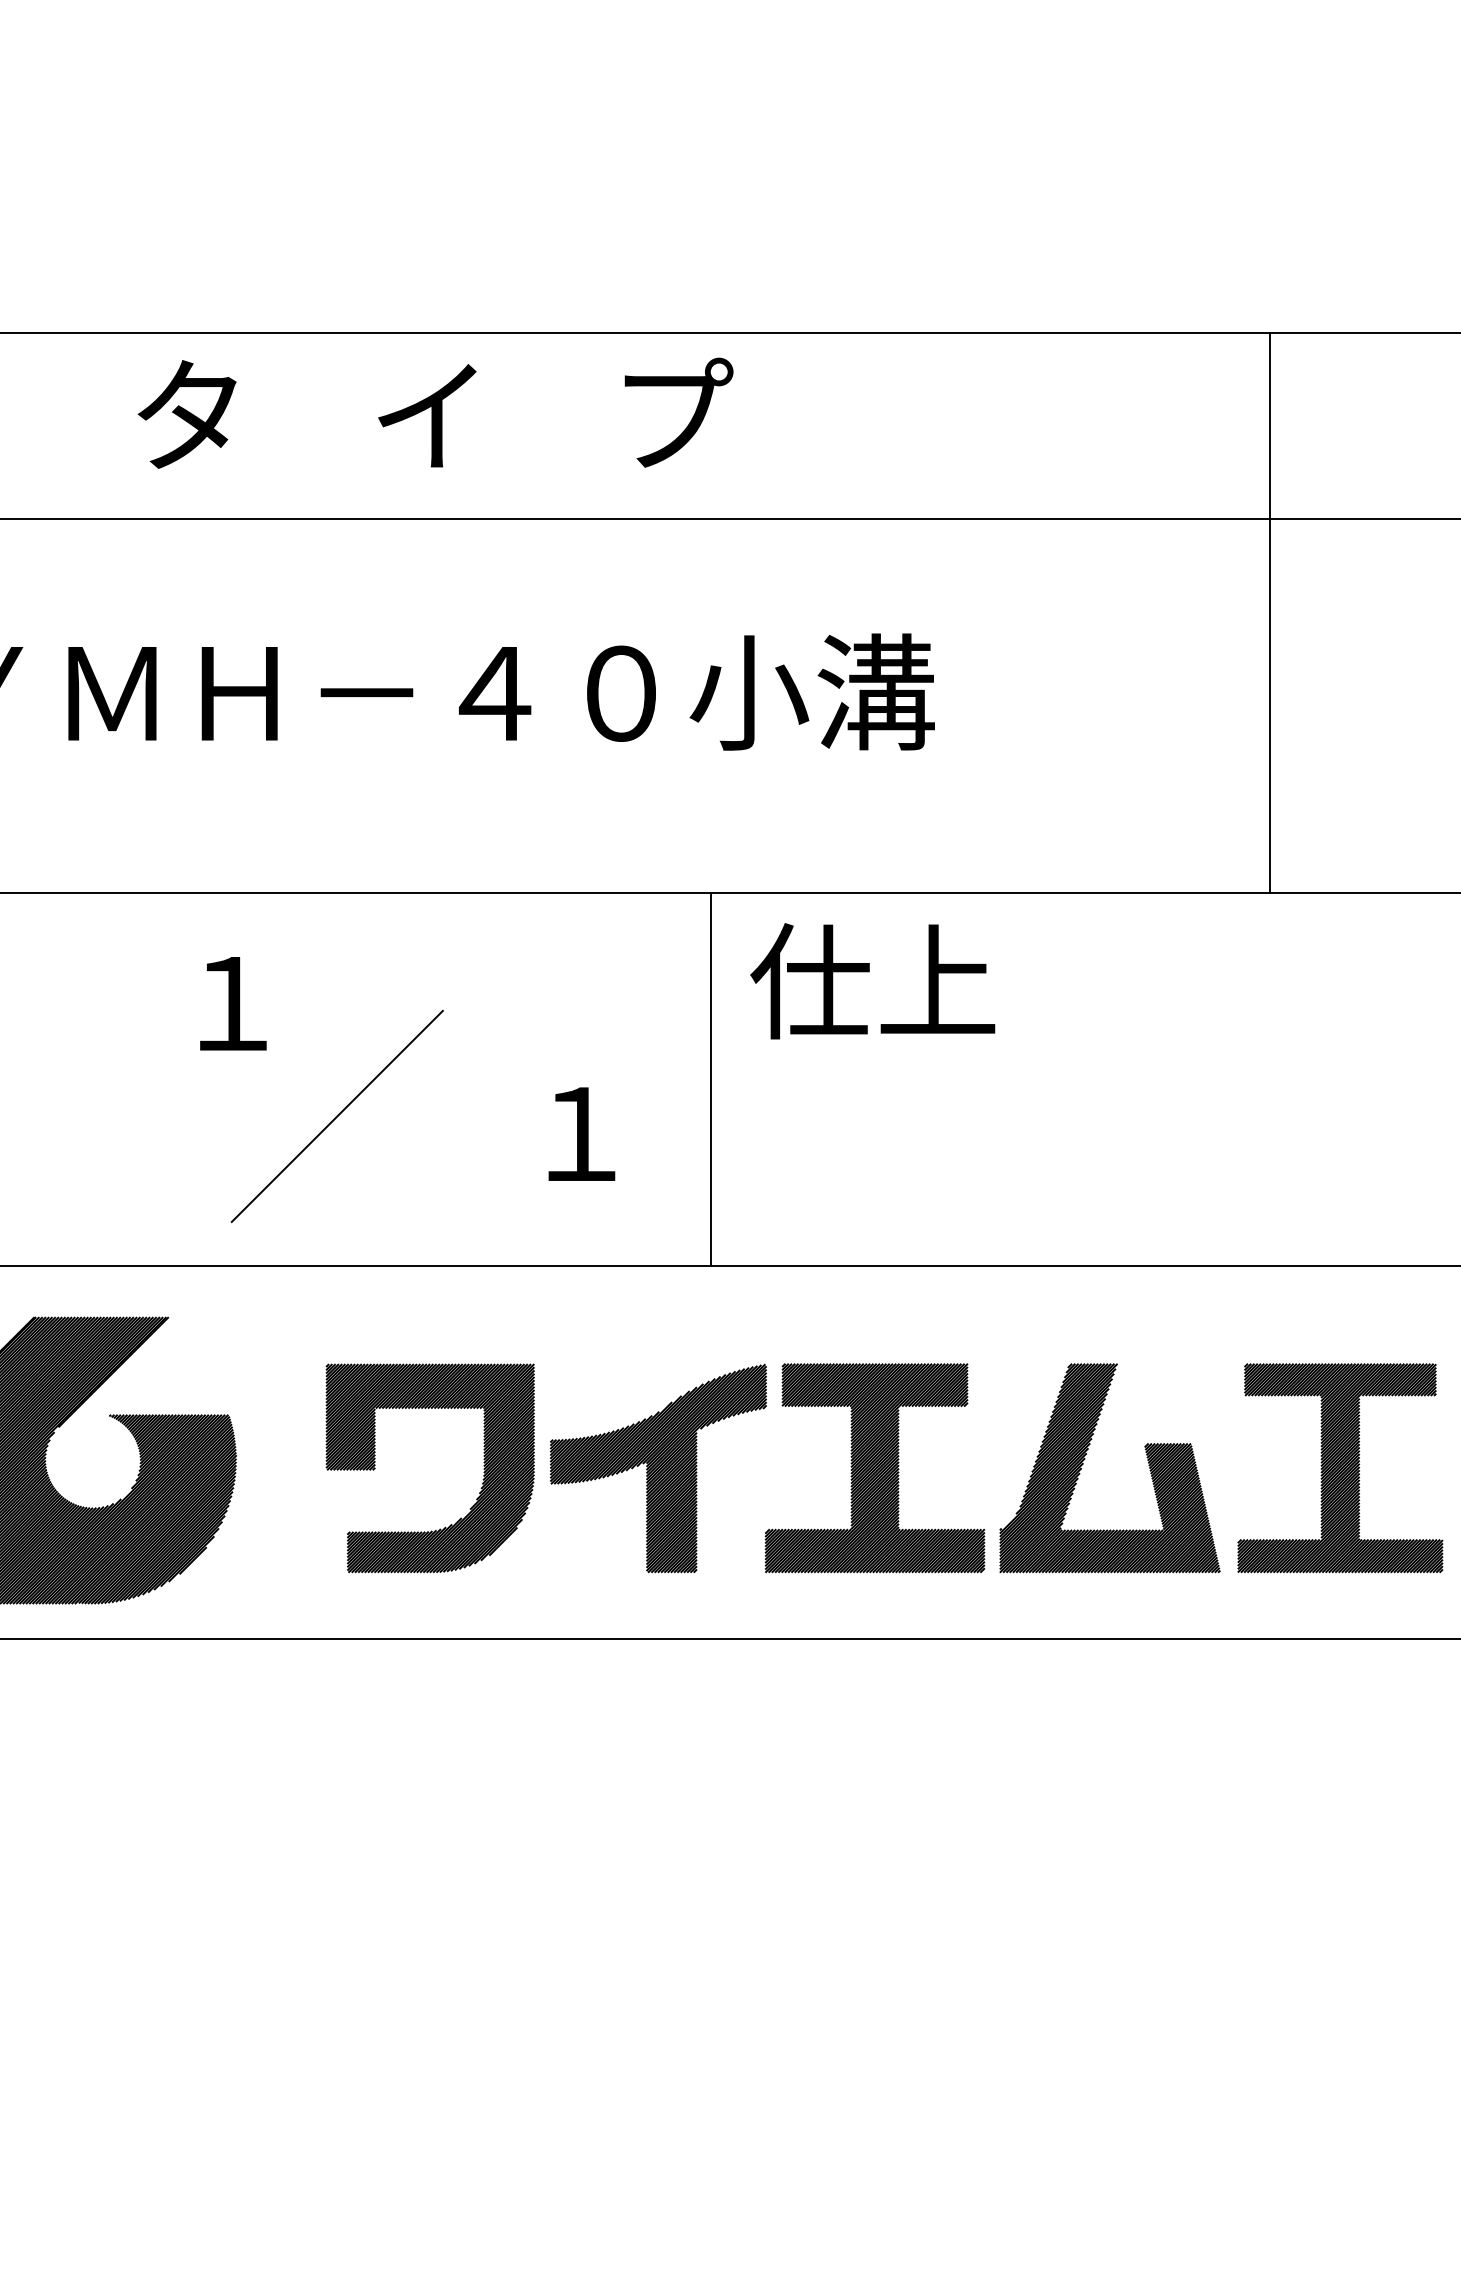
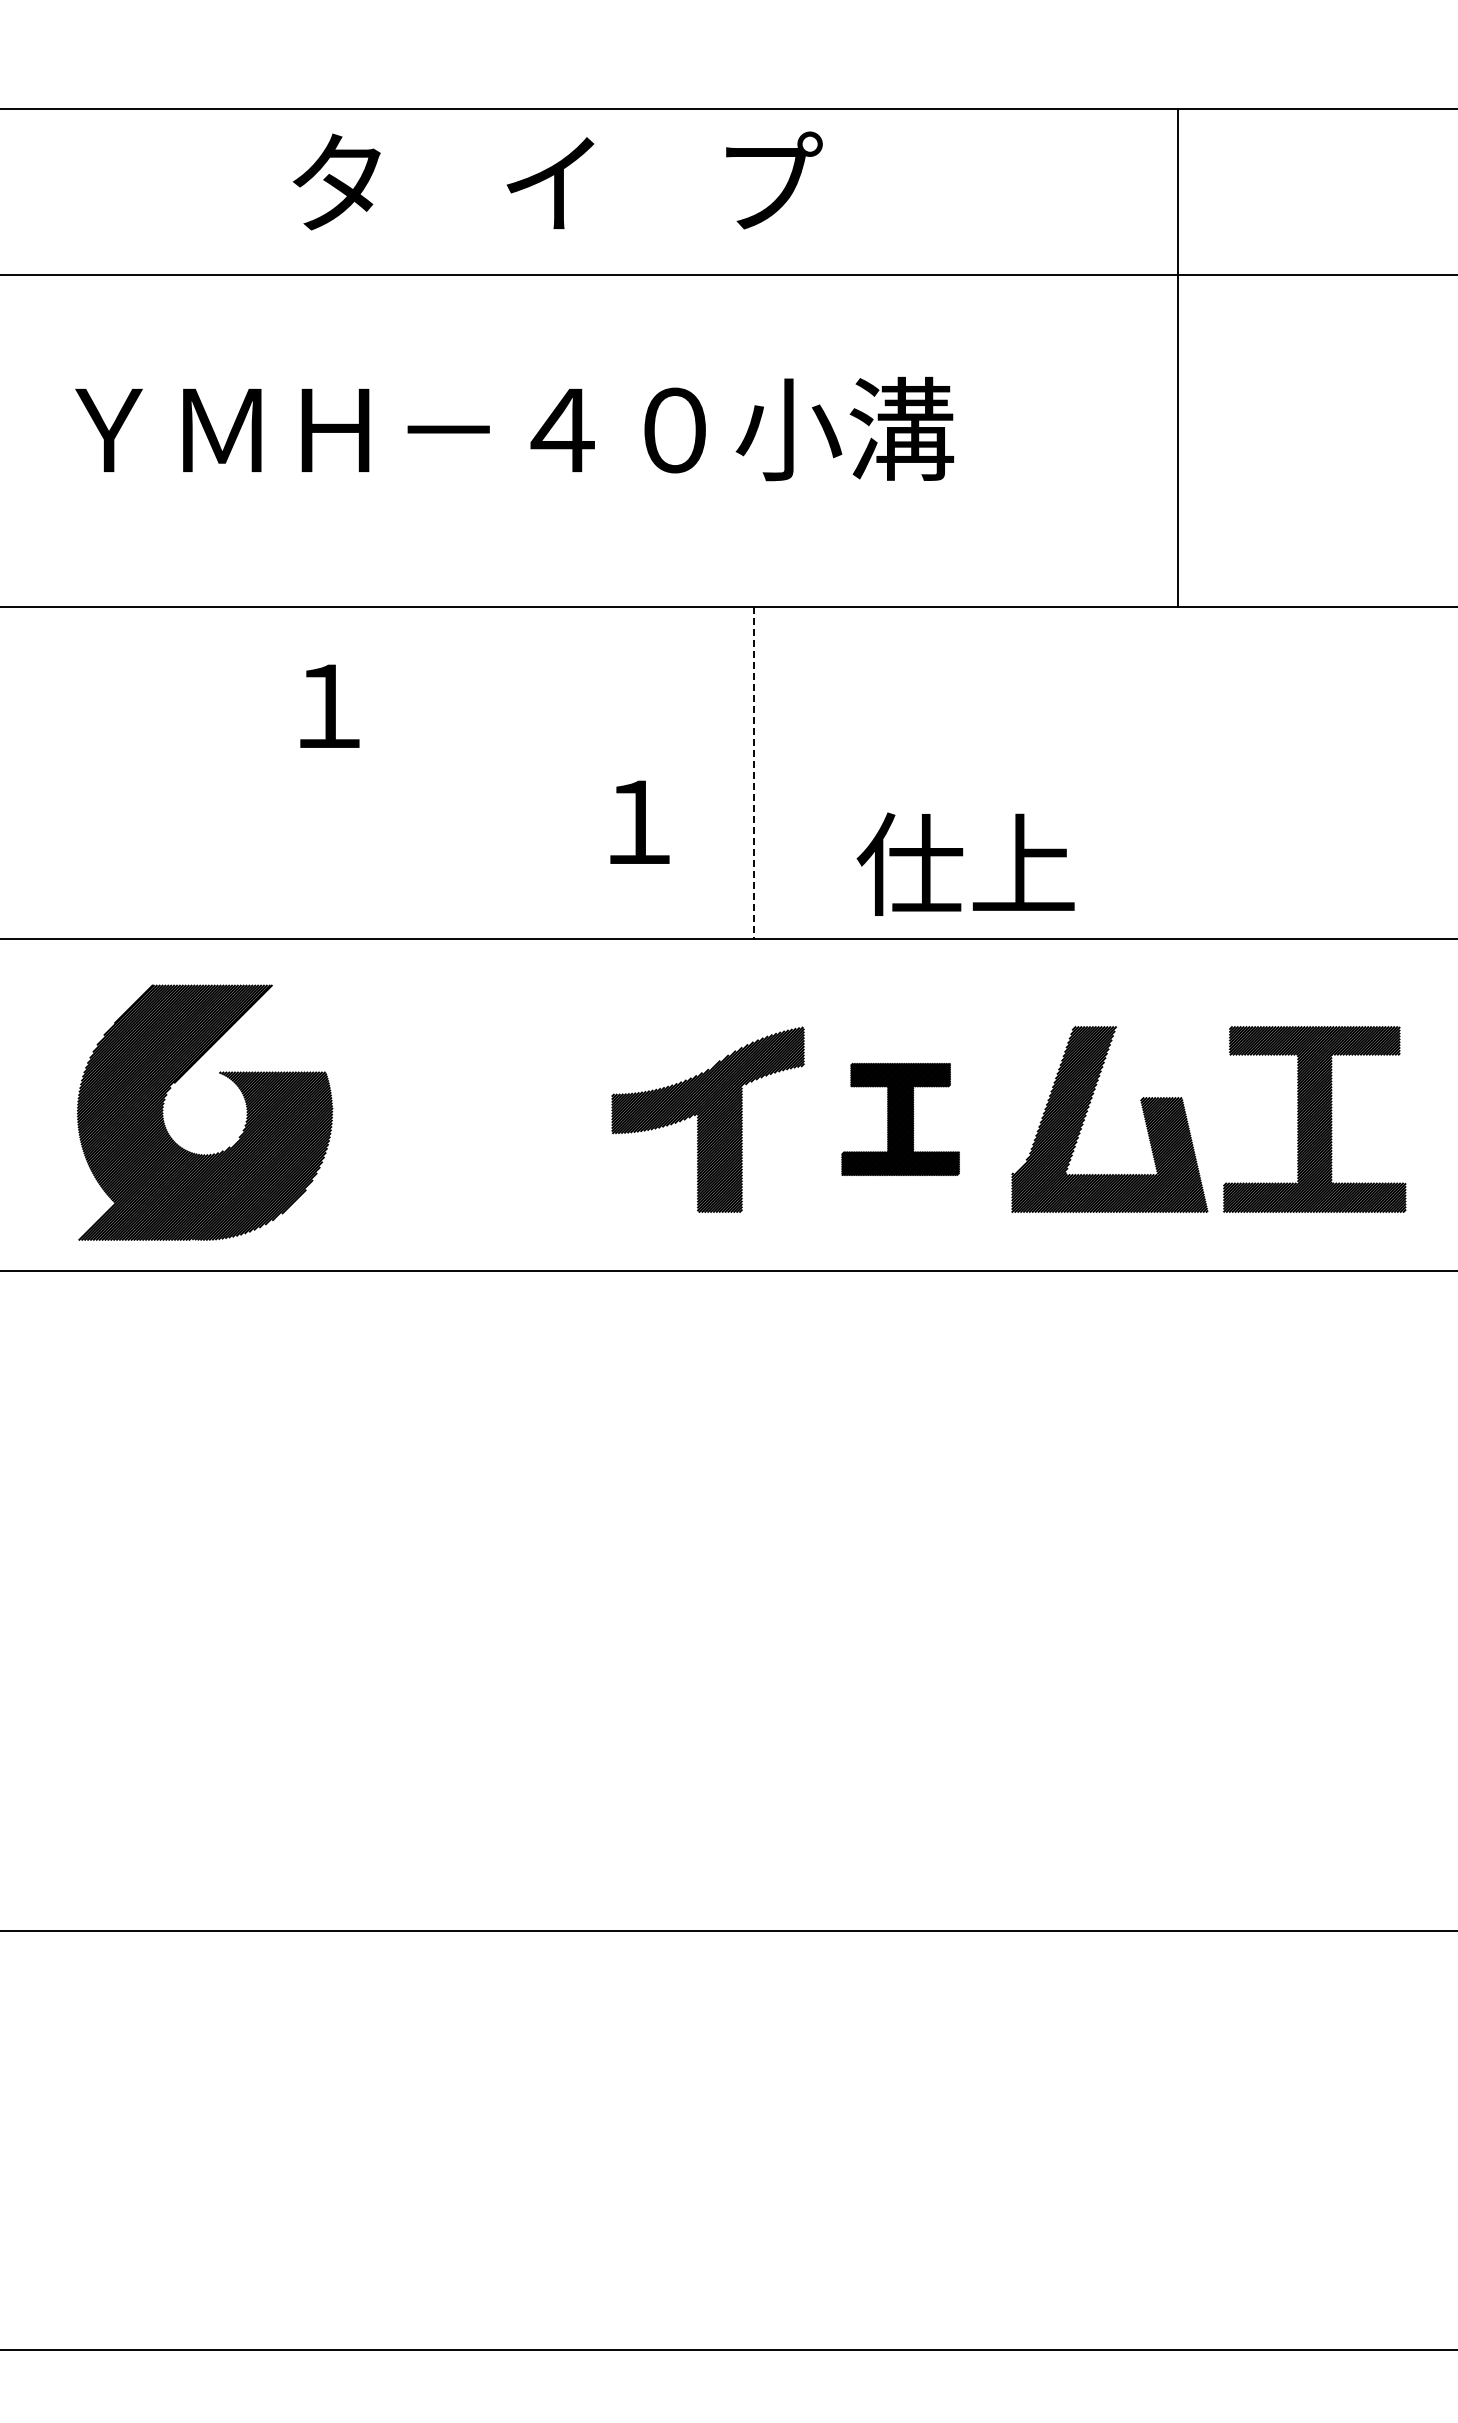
text: (435, 412) -> (557, 180), moved
line: (1270, 612) -> (1178, 358), moved
text: (872, 980) -> (965, 863), moved
line: (710, 1079) -> (754, 773), solid -> dashed
line: (337, 1116) -> (422, 806), removed
part: (483, 1468) -> (552, 1119), removed
part: (874, 1468) -> (900, 1119), size x0.6

